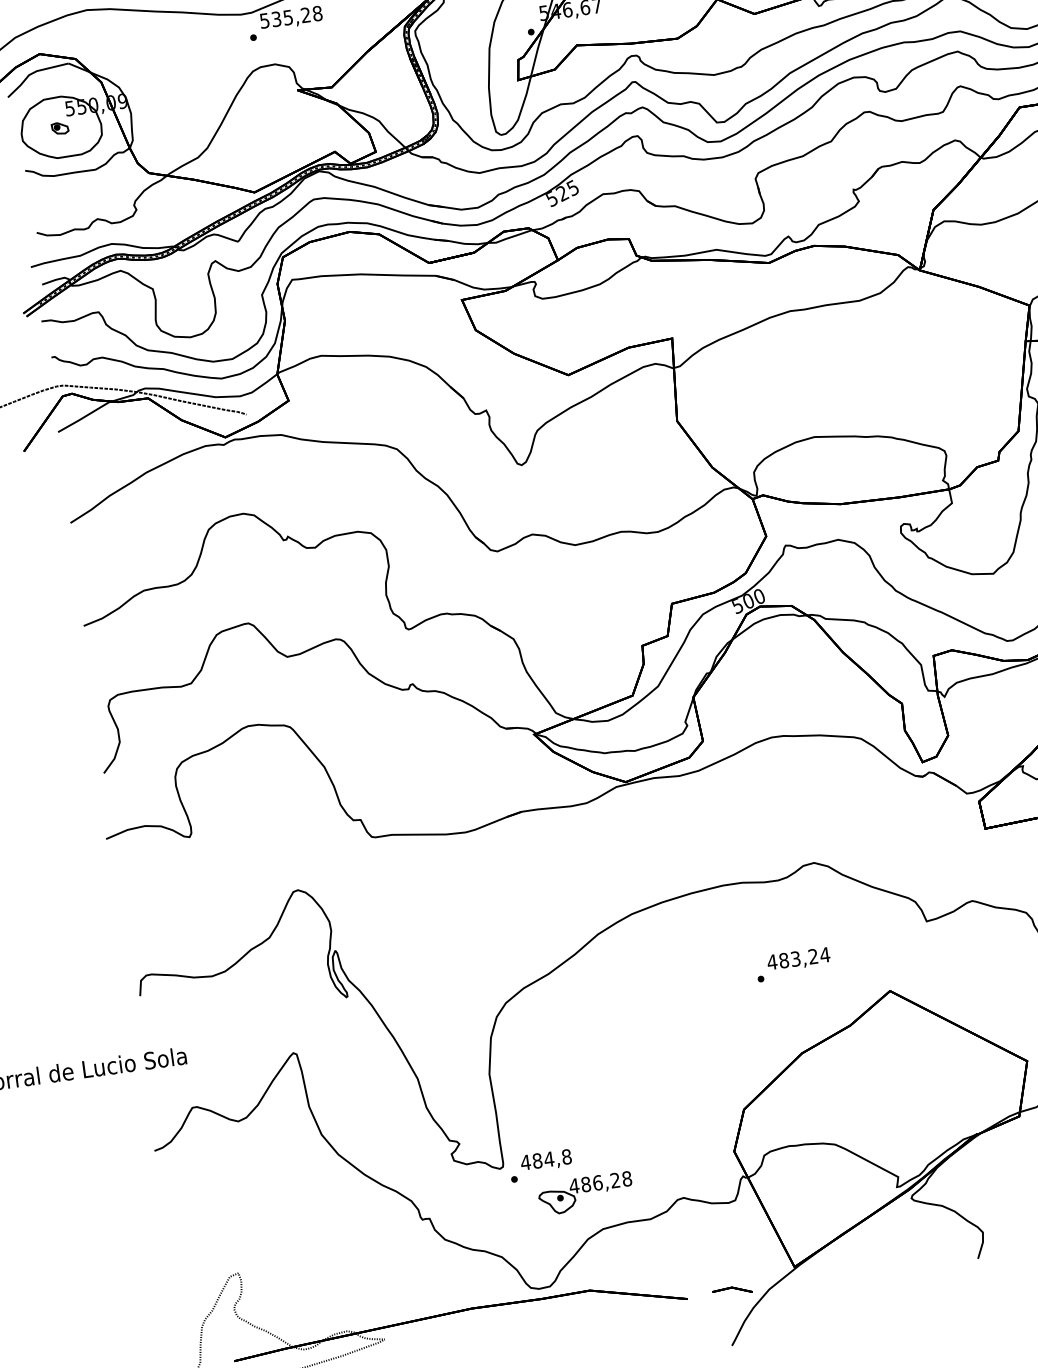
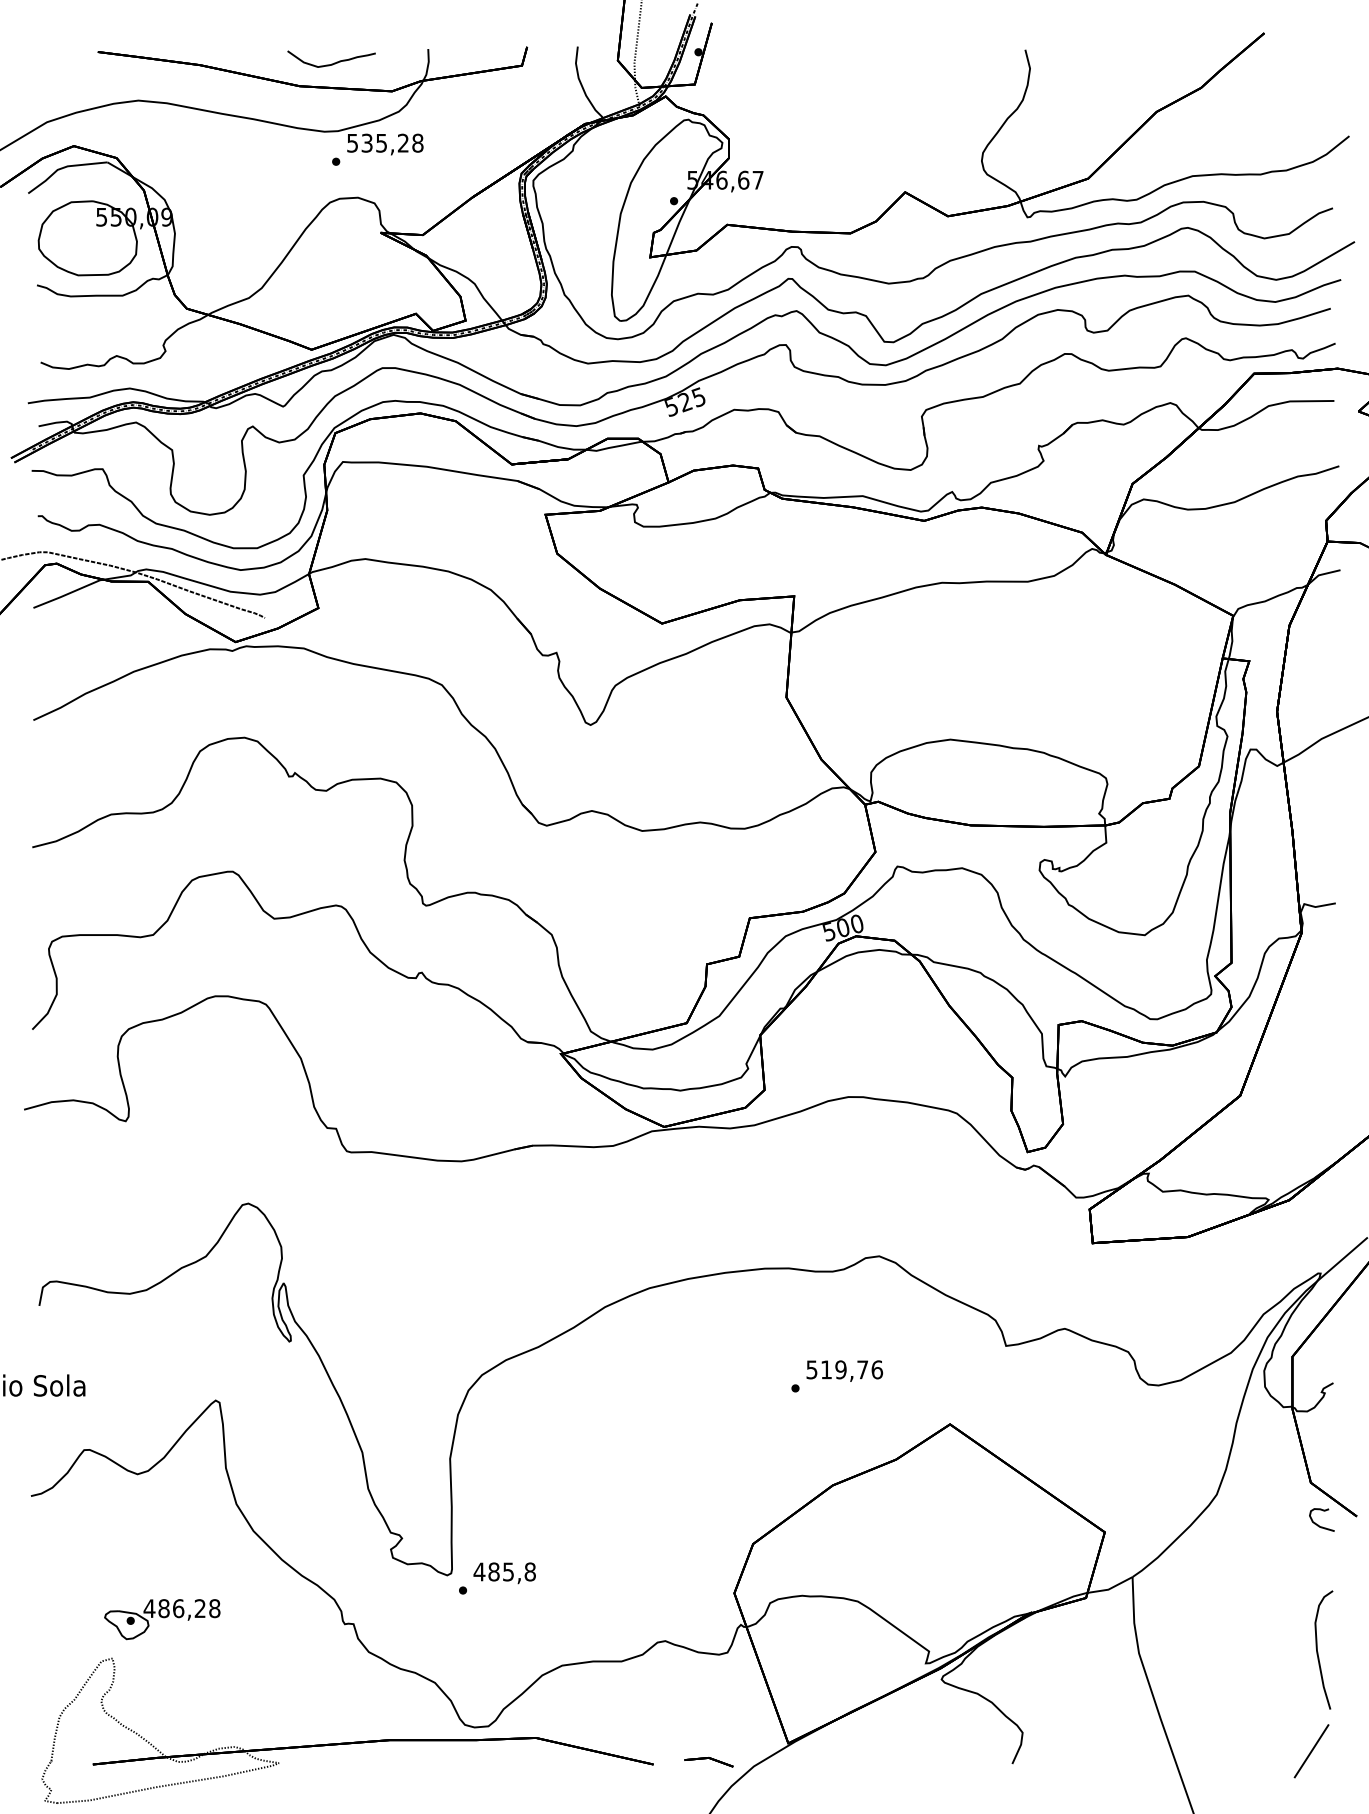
part: (60, 128) -> (86, 239), removed
text: (798, 958) -> (844, 1369), 483,24 -> 519,76
text: (549, 1158) -> (508, 1571), 484,8 -> 485,8
part: (586, 1193) -> (162, 1619), moved

